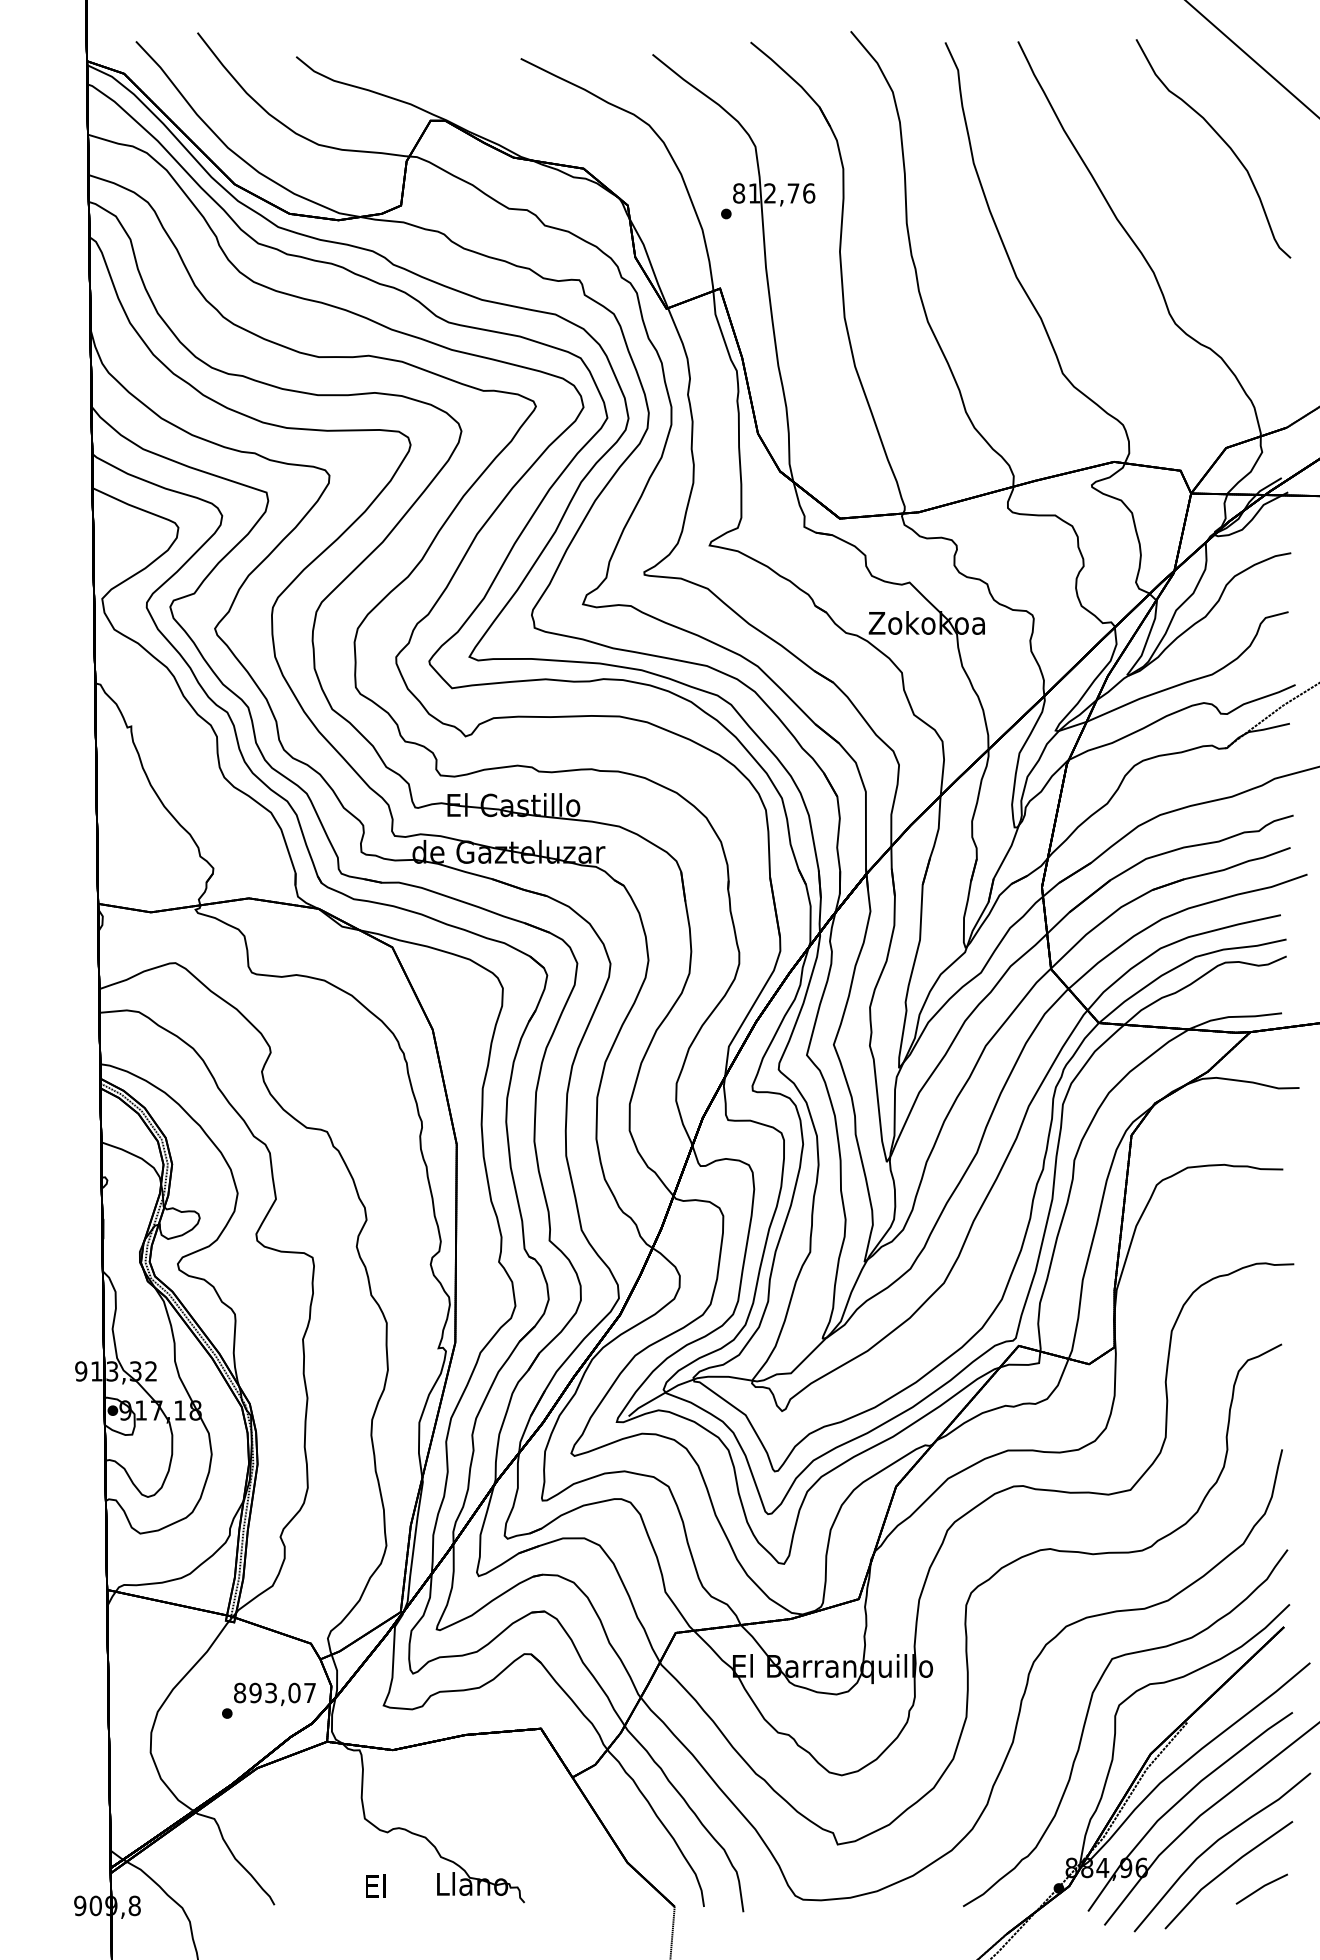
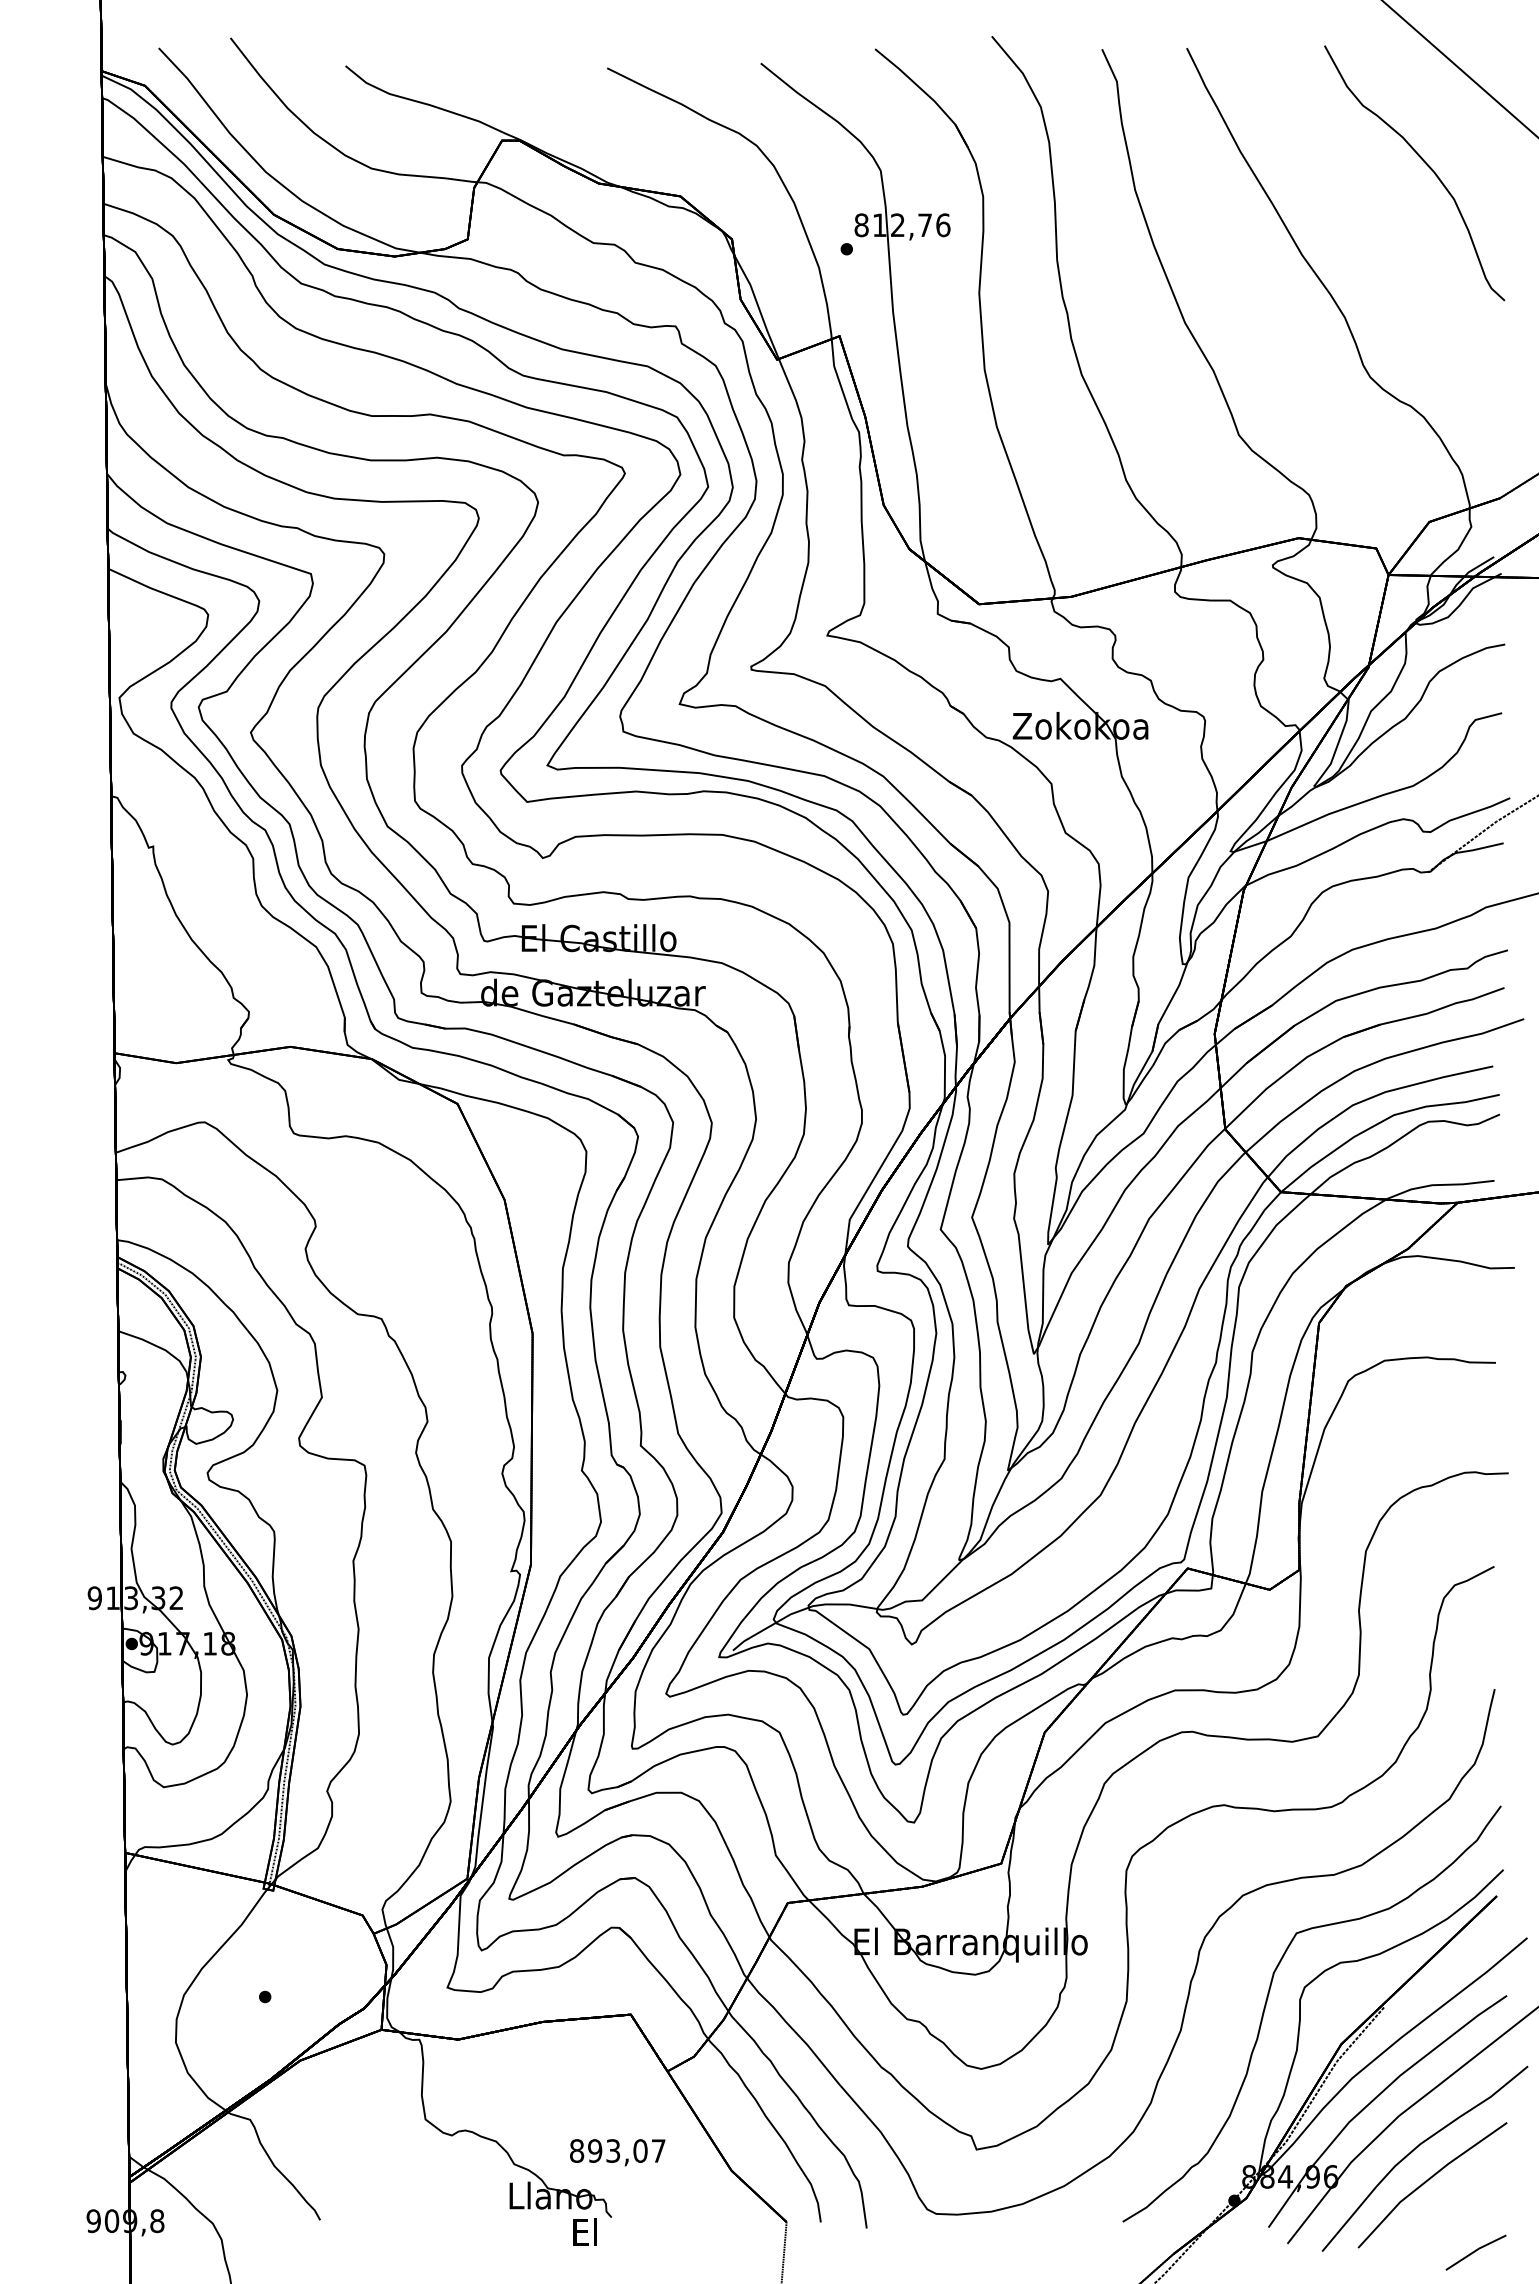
text: (274, 1694) -> (617, 2152), moved
text: (375, 1885) -> (584, 2231), moved
line: (1261, 1889) -> (1475, 2252), moved

